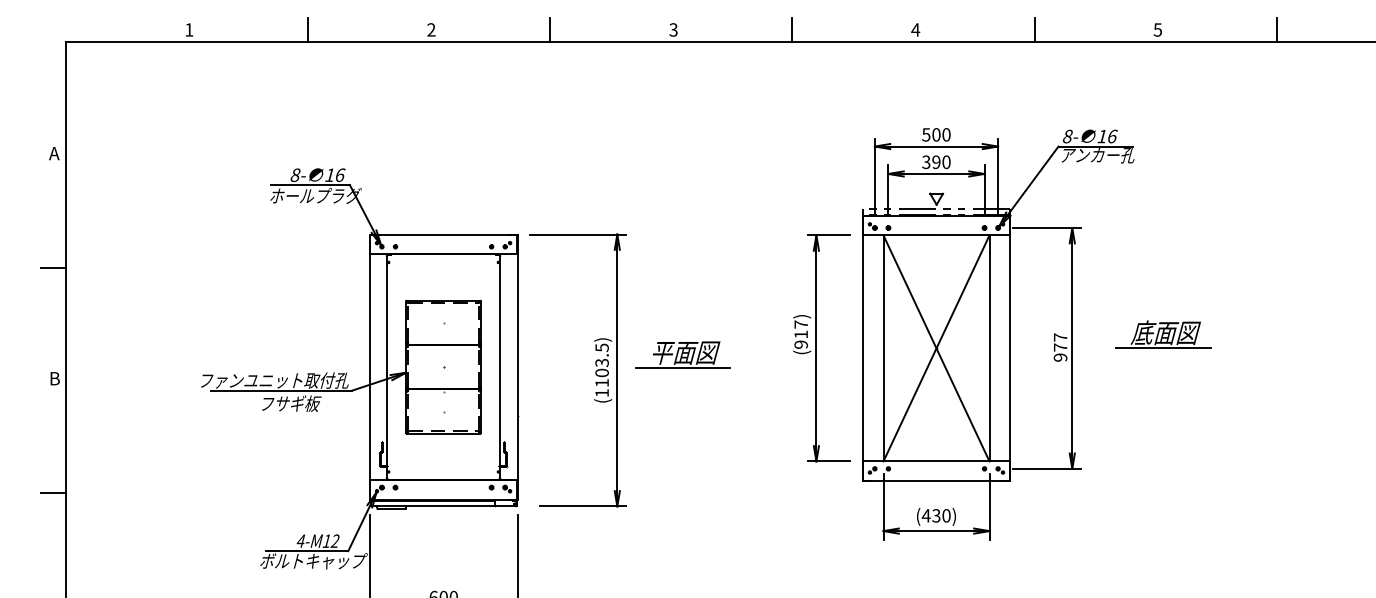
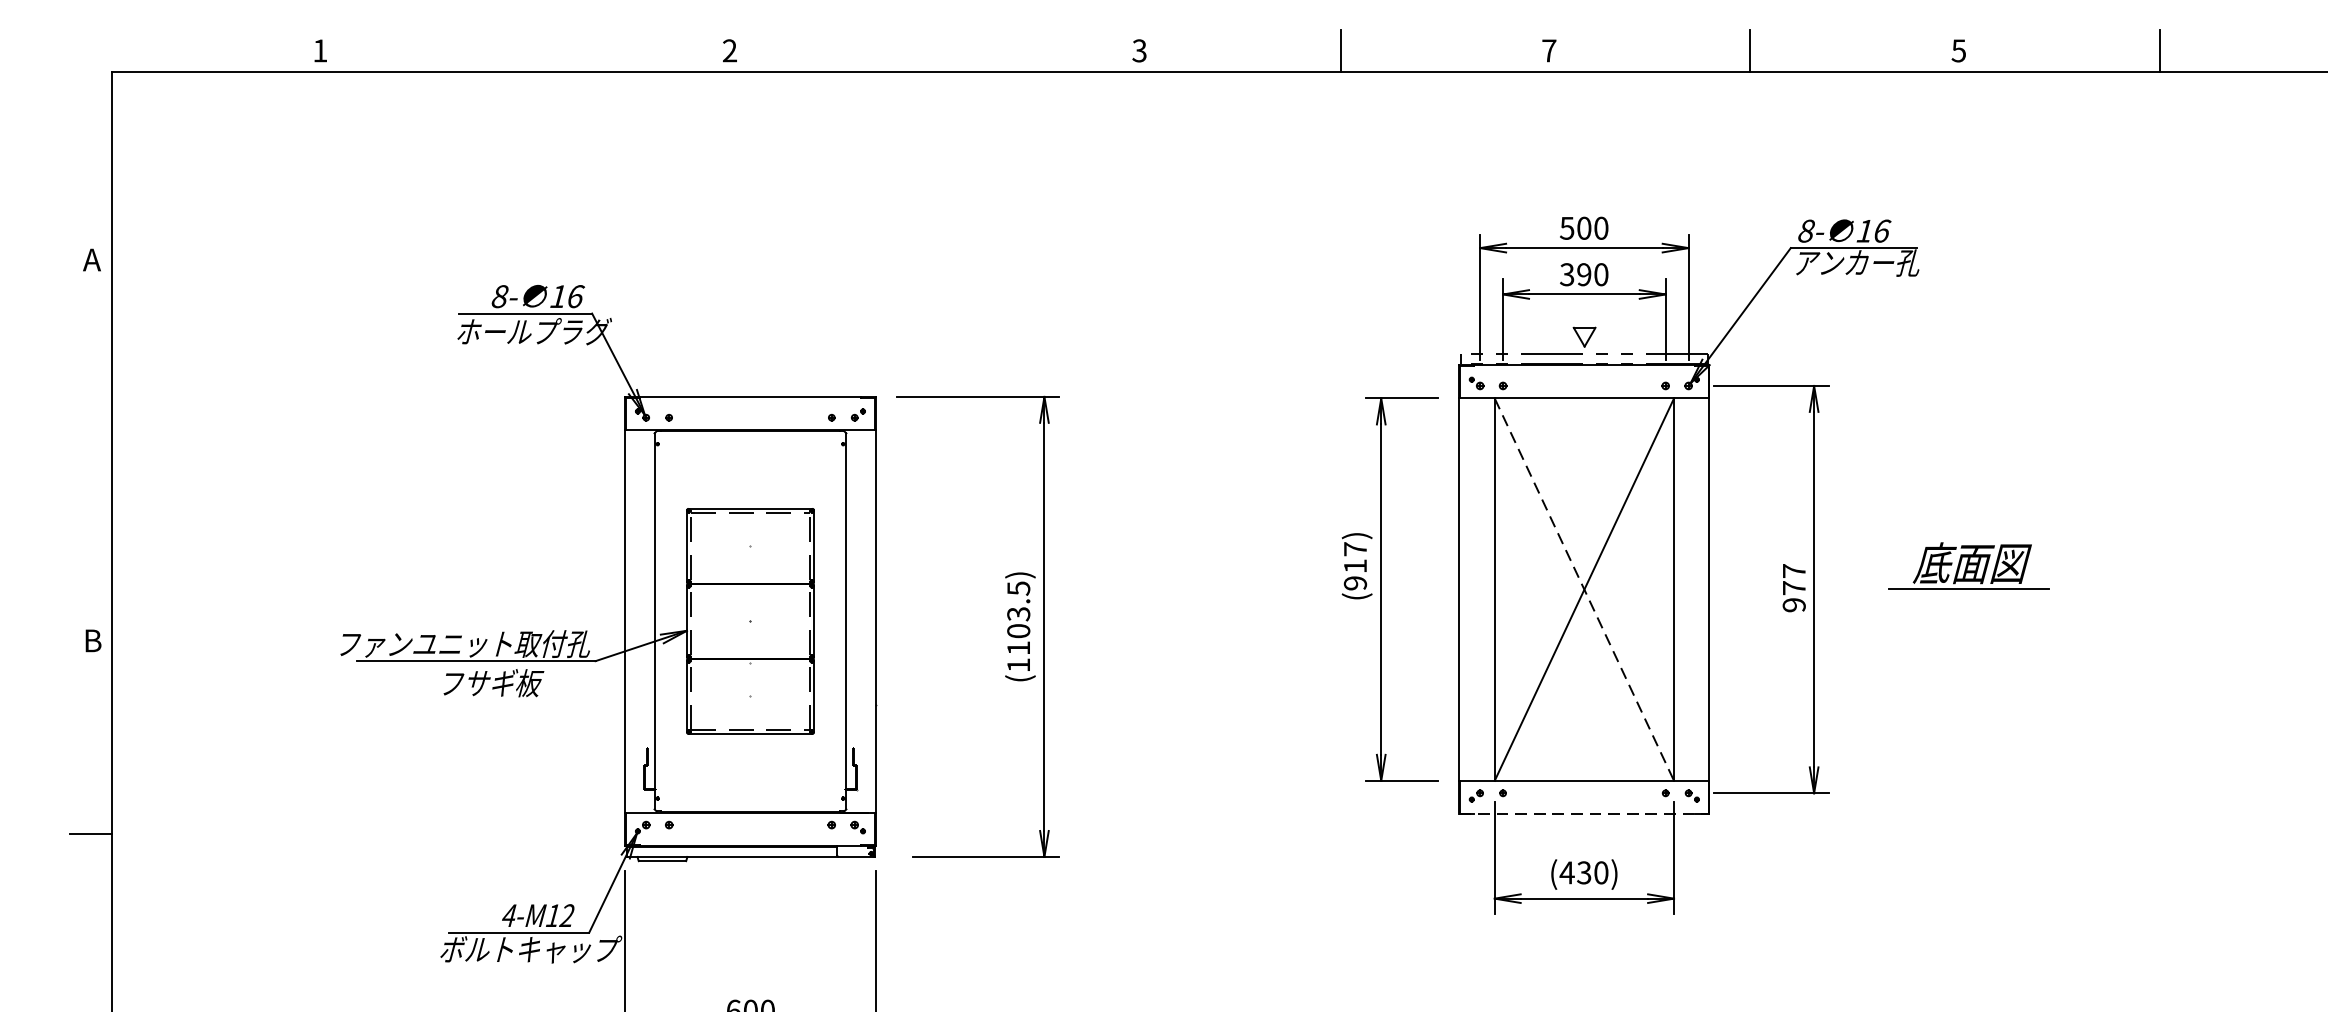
line: (308, 29) -> (521, 50), removed
line: (550, 29) -> (931, 50), removed
text: (915, 29) -> (1548, 50), 4 -> 7
line: (53, 267) -> (90, 452), removed
line: (936, 348) -> (1584, 589), solid -> dashed
part: (682, 354) -> (1154, 599), removed
line: (936, 481) -> (1584, 814), solid -> dashed

